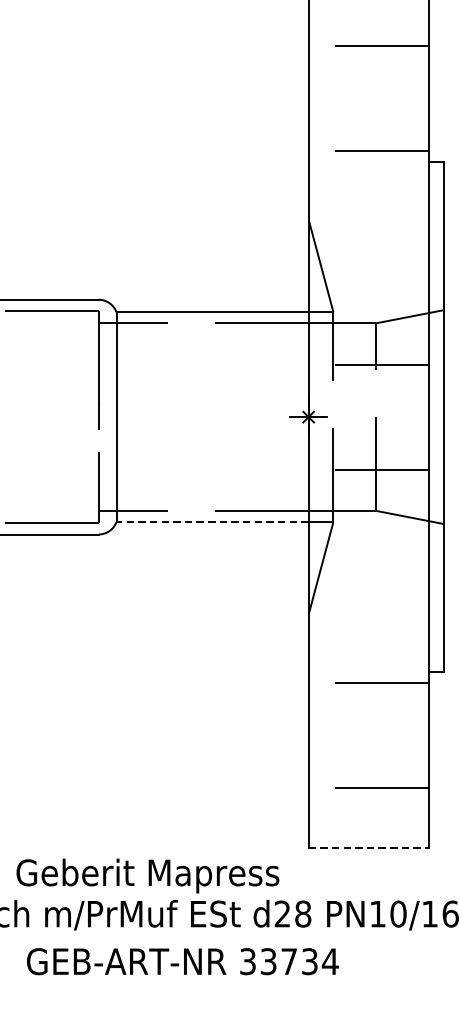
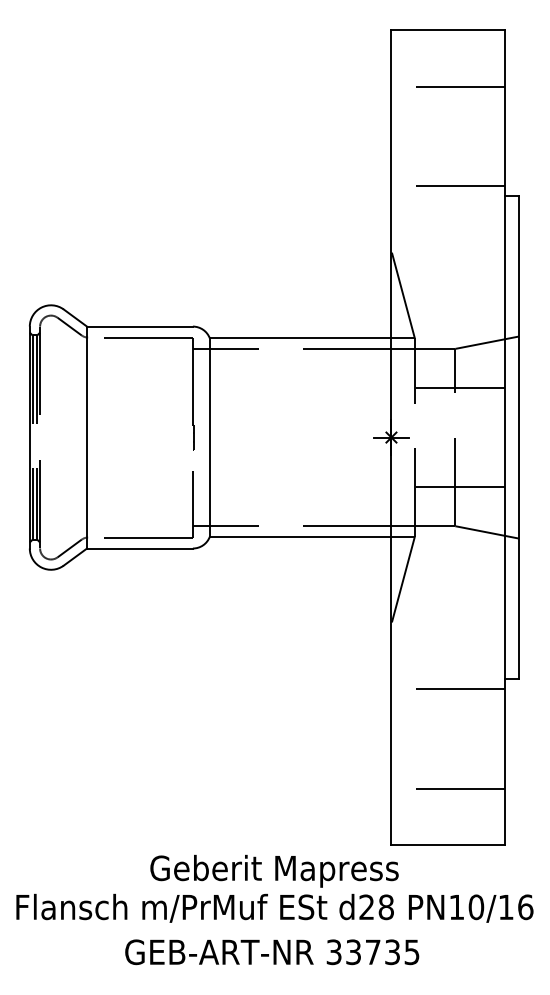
line: (212, 521) -> (300, 536), dashed -> solid
line: (369, 848) -> (448, 845), dashed -> solid
text: (147, 875) -> (274, 870), moved
text: (330, 961) -> (412, 952), 33734 -> 33735

